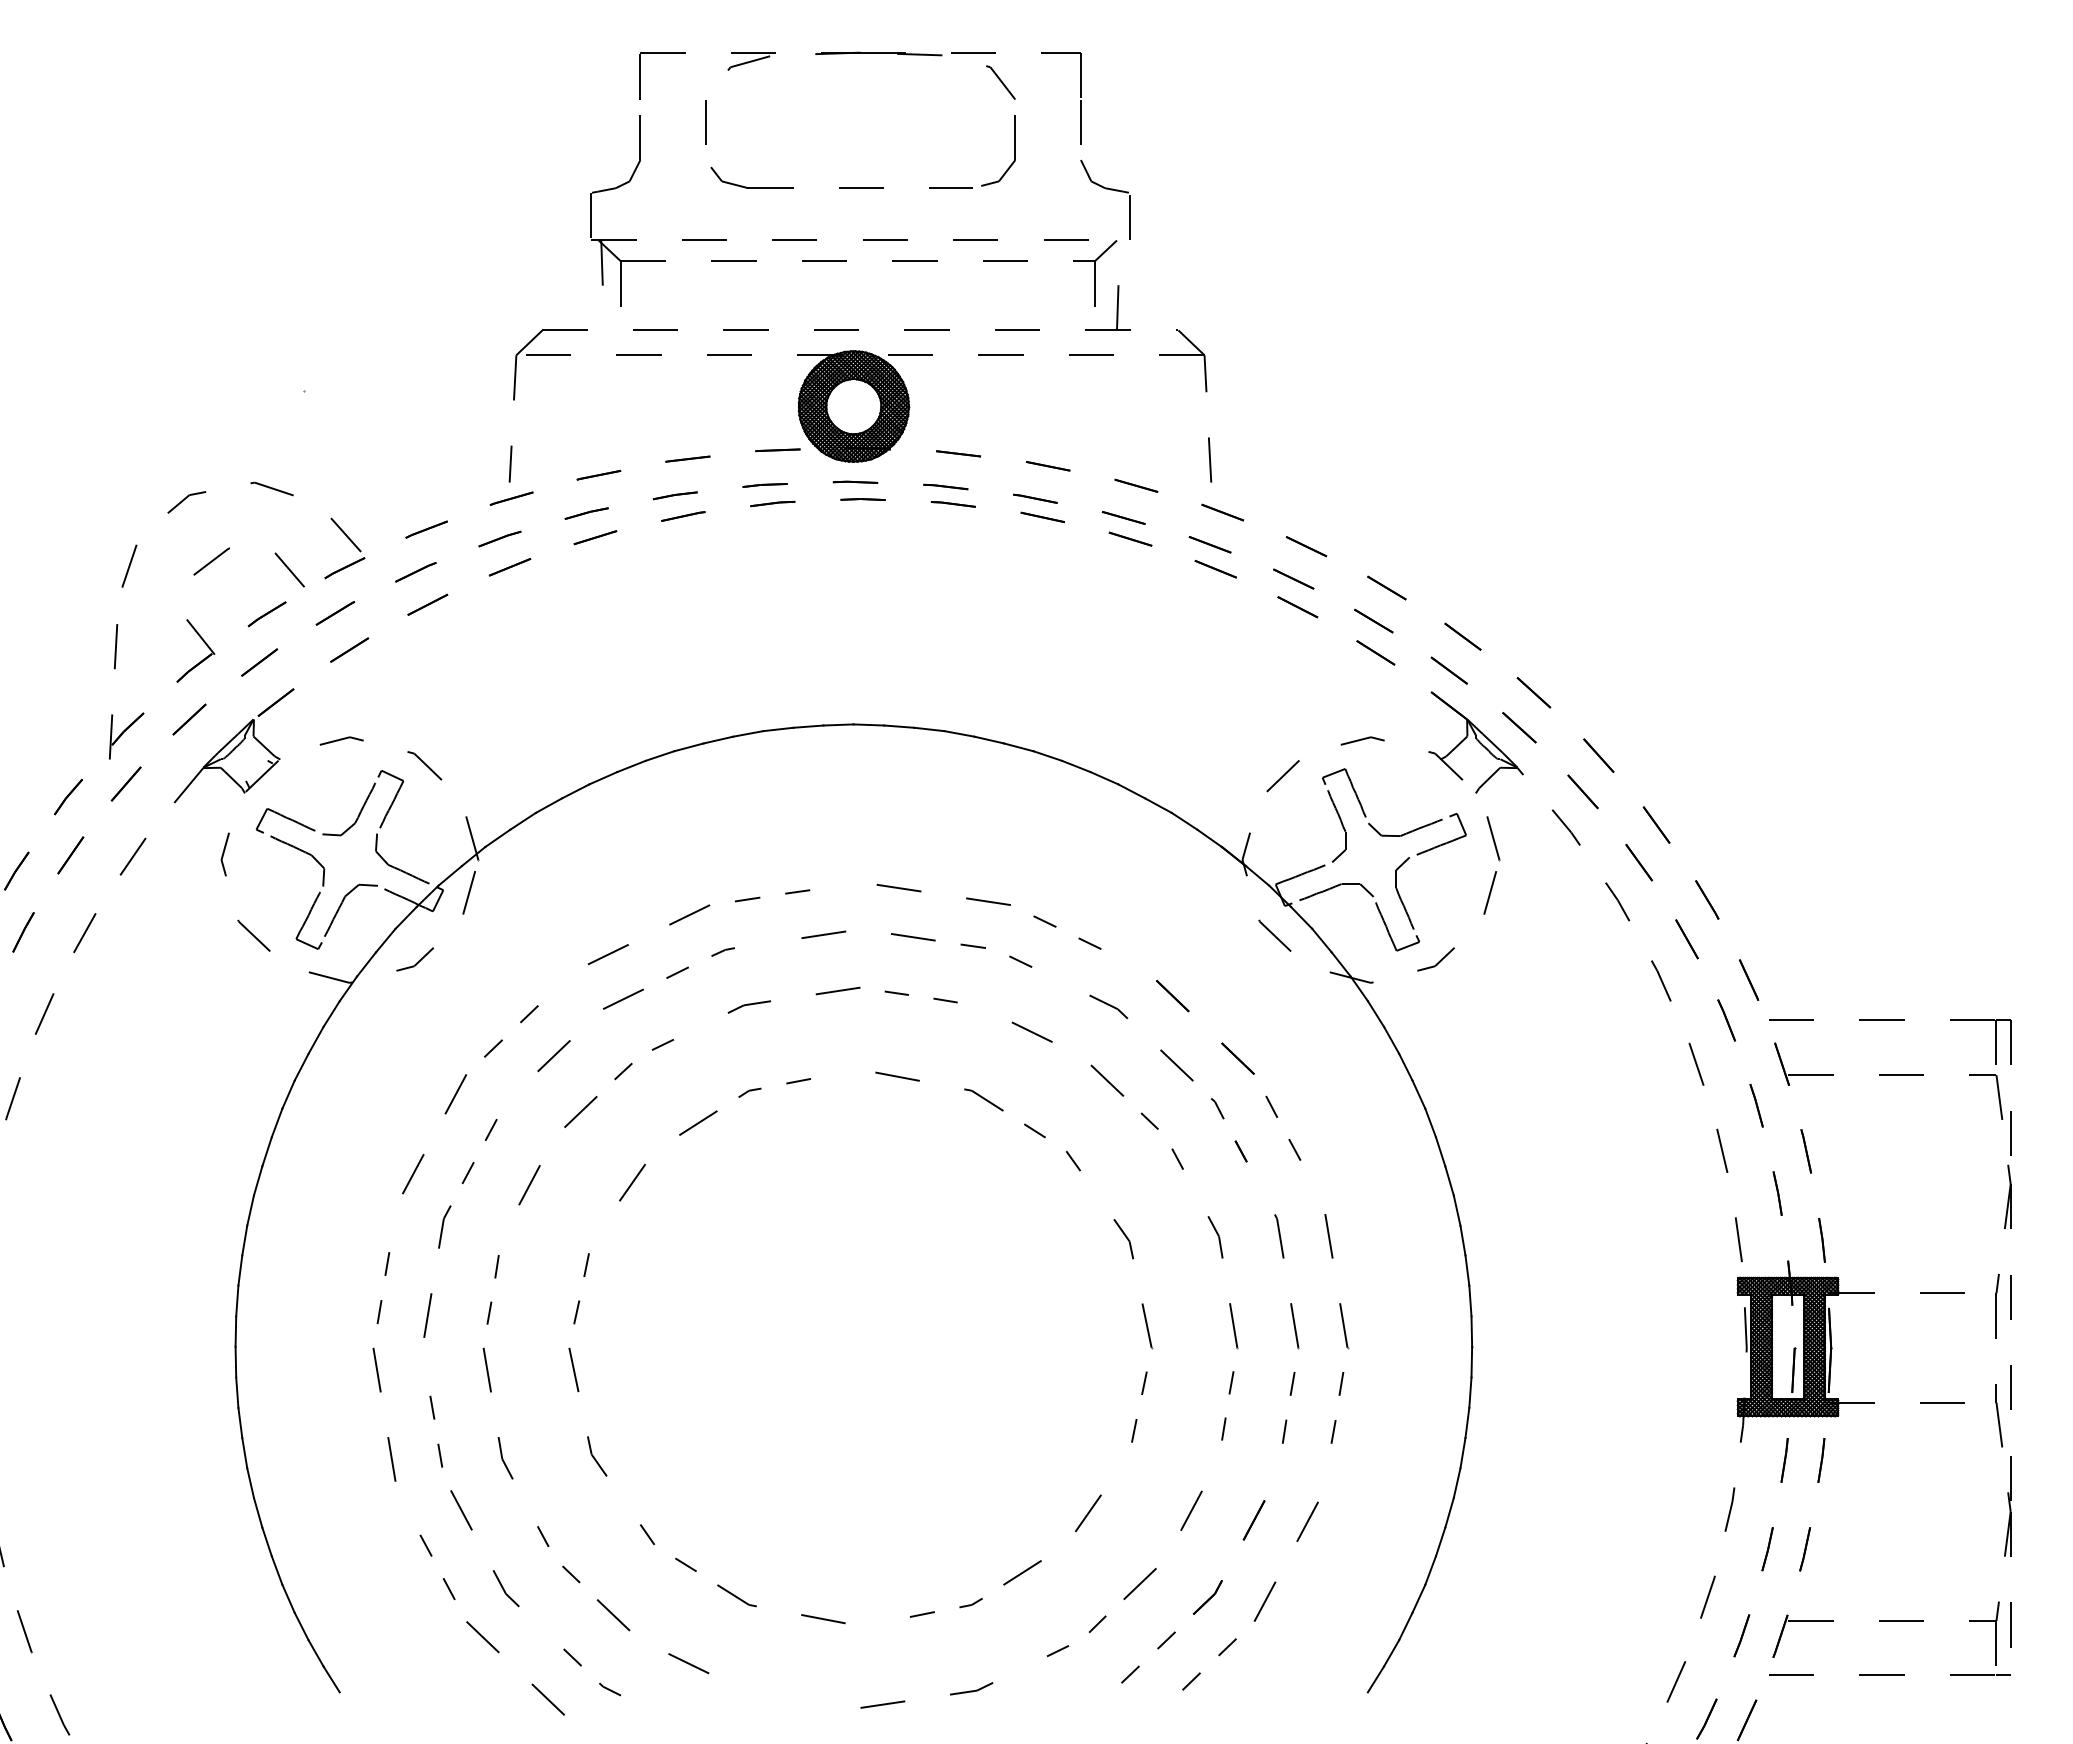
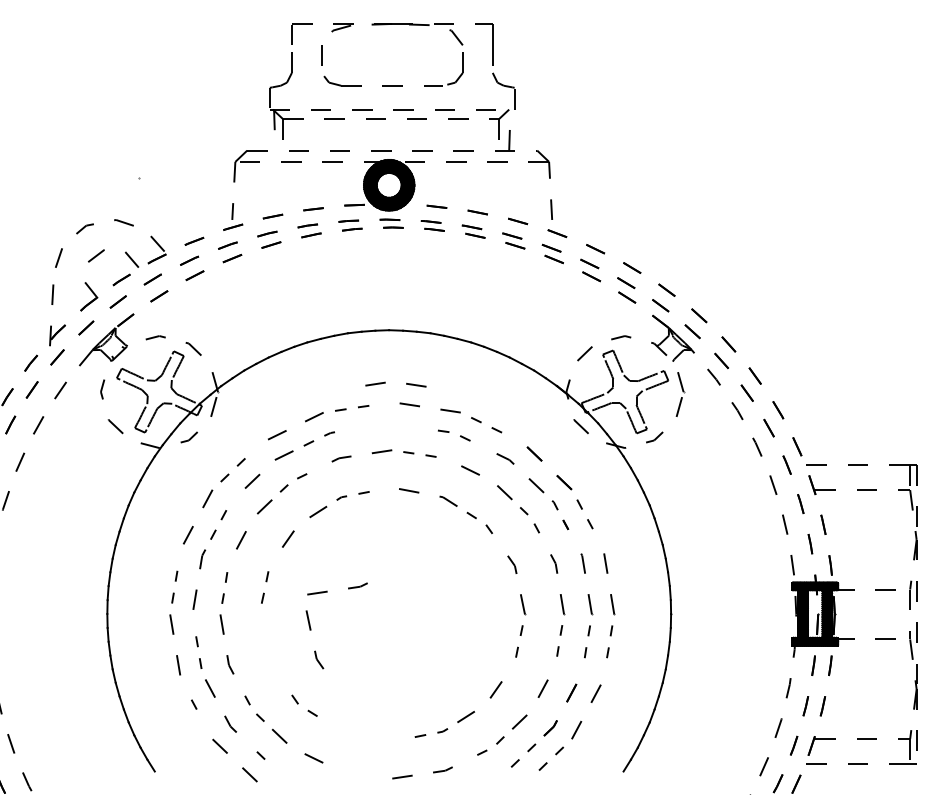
line: (845, 933) -> (385, 383), moved
line: (718, 1295) -> (327, 590), added
line: (580, 1391) -> (311, 630), moved
line: (448, 1589) -> (204, 724), removed
line: (801, 1613) -> (365, 735), removed
line: (610, 1690) -> (278, 770), removed

